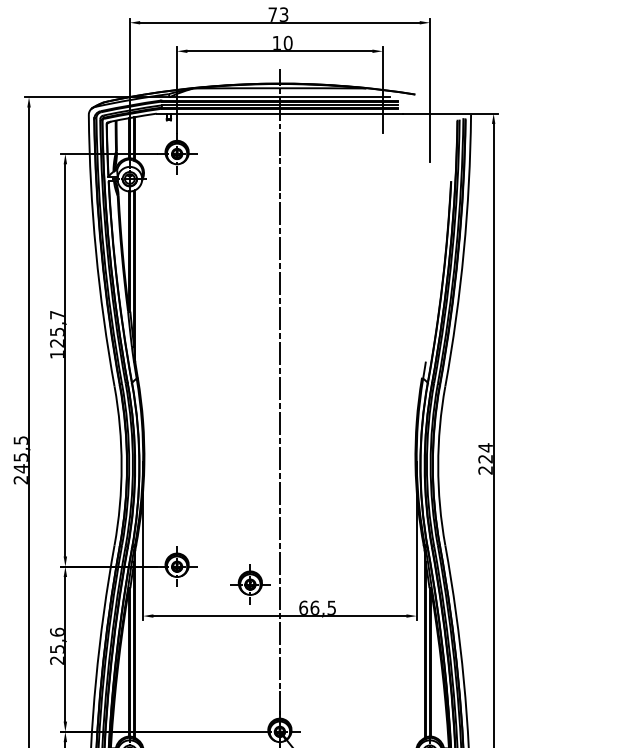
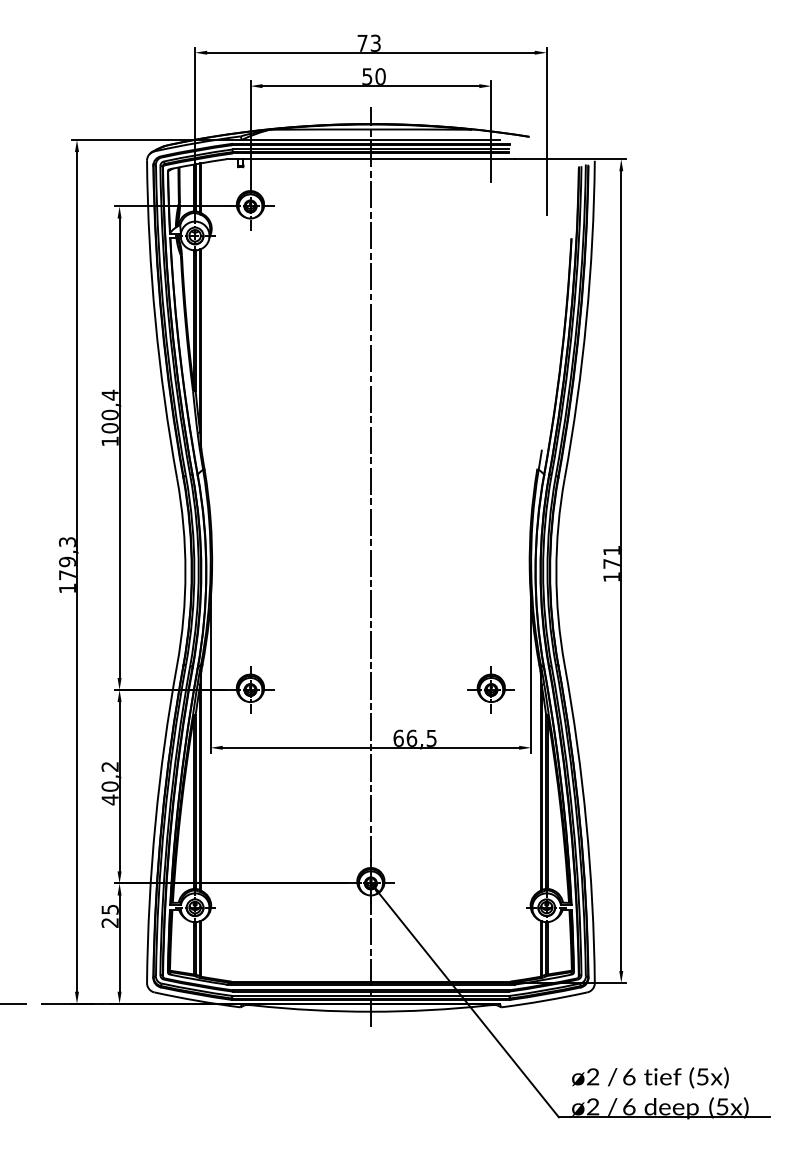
text: (277, 43) -> (367, 76), 10 -> 50
text: (56, 328) -> (109, 411), 125,7 -> 100,4
text: (485, 458) -> (611, 563), 224 -> 171
text: (20, 460) -> (66, 565), 245,5 -> 179,3
part: (249, 584) -> (490, 689), moved
text: (56, 646) -> (109, 783), 25,6 -> 40,2

